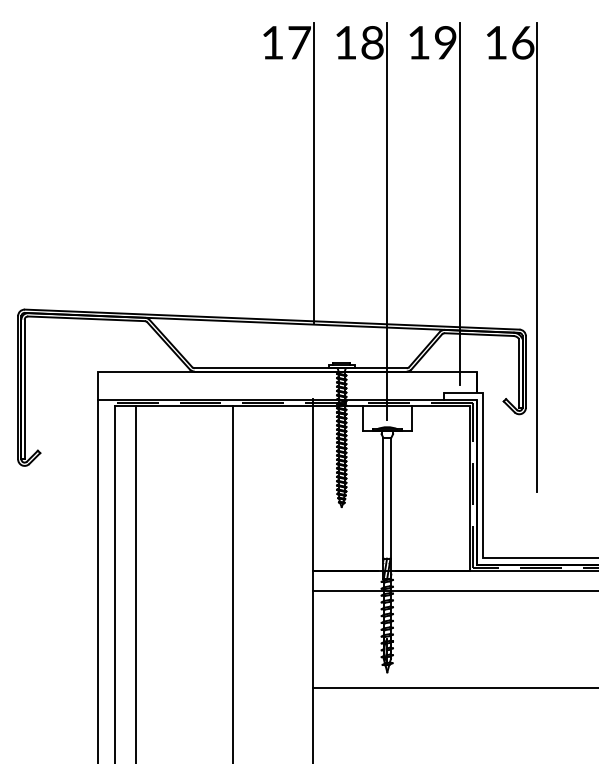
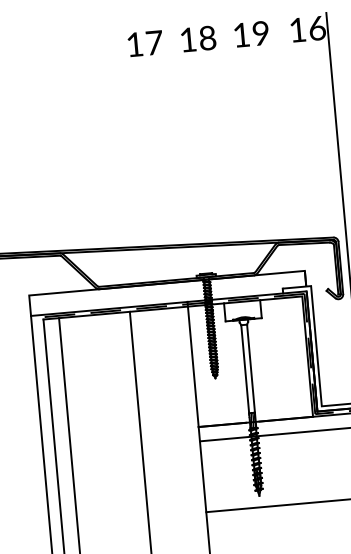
line: (313, 172) -> (173, 136), removed
line: (459, 203) -> (281, 149), removed
line: (386, 220) -> (229, 166), removed

